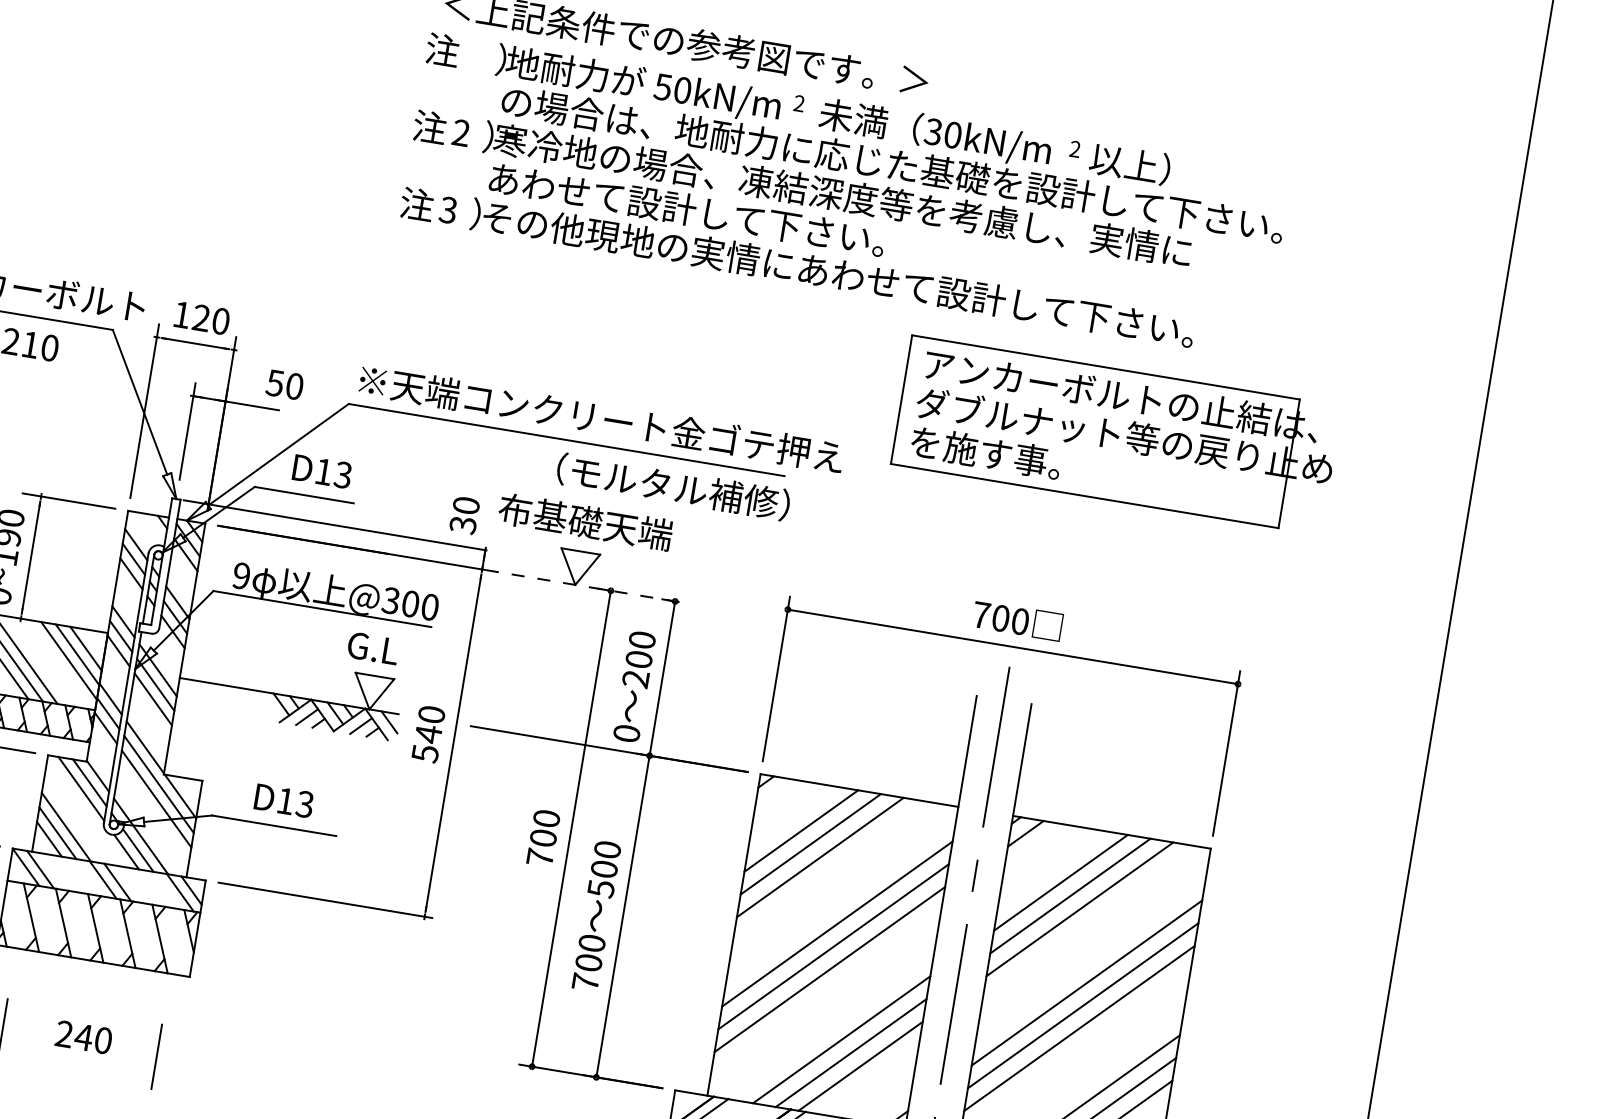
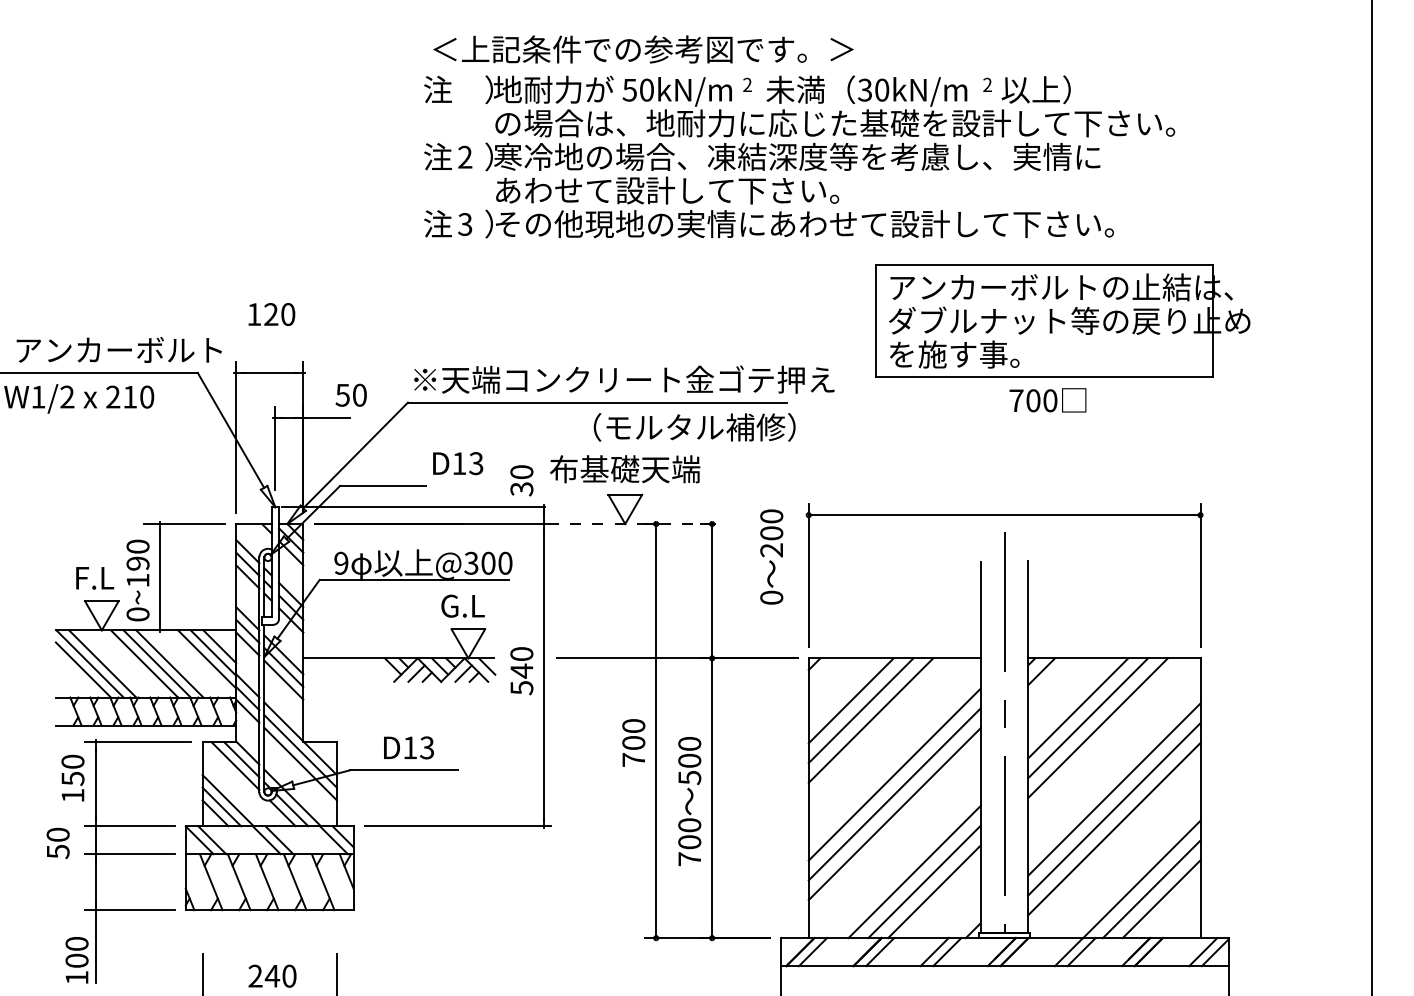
text: (201, 318) -> (271, 314), moved
text: (322, 471) -> (458, 463), moved
text: (1017, 620) -> (1047, 400), moved
text: (634, 686) -> (771, 556), moved

